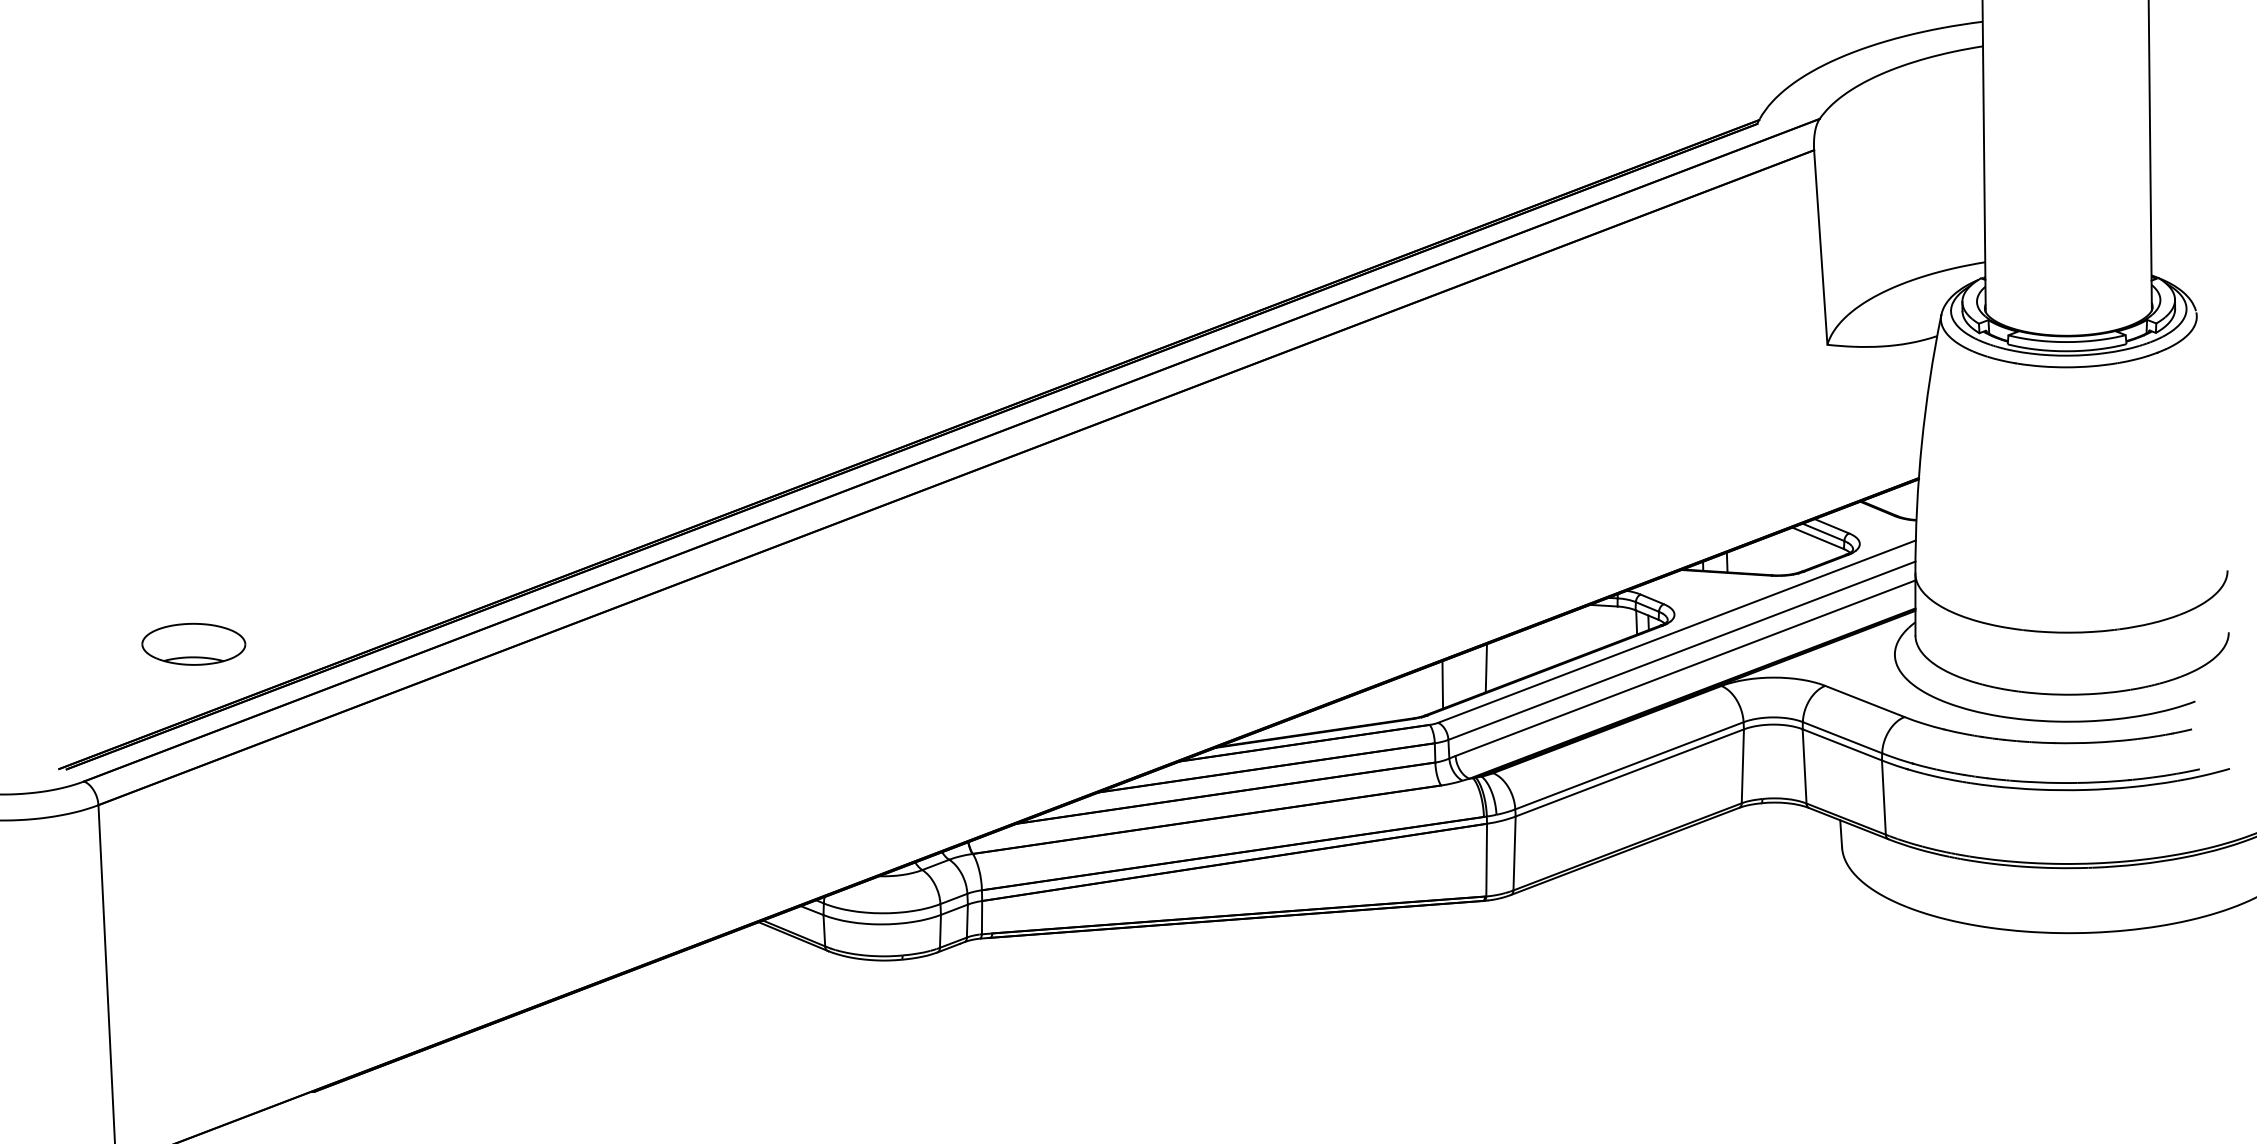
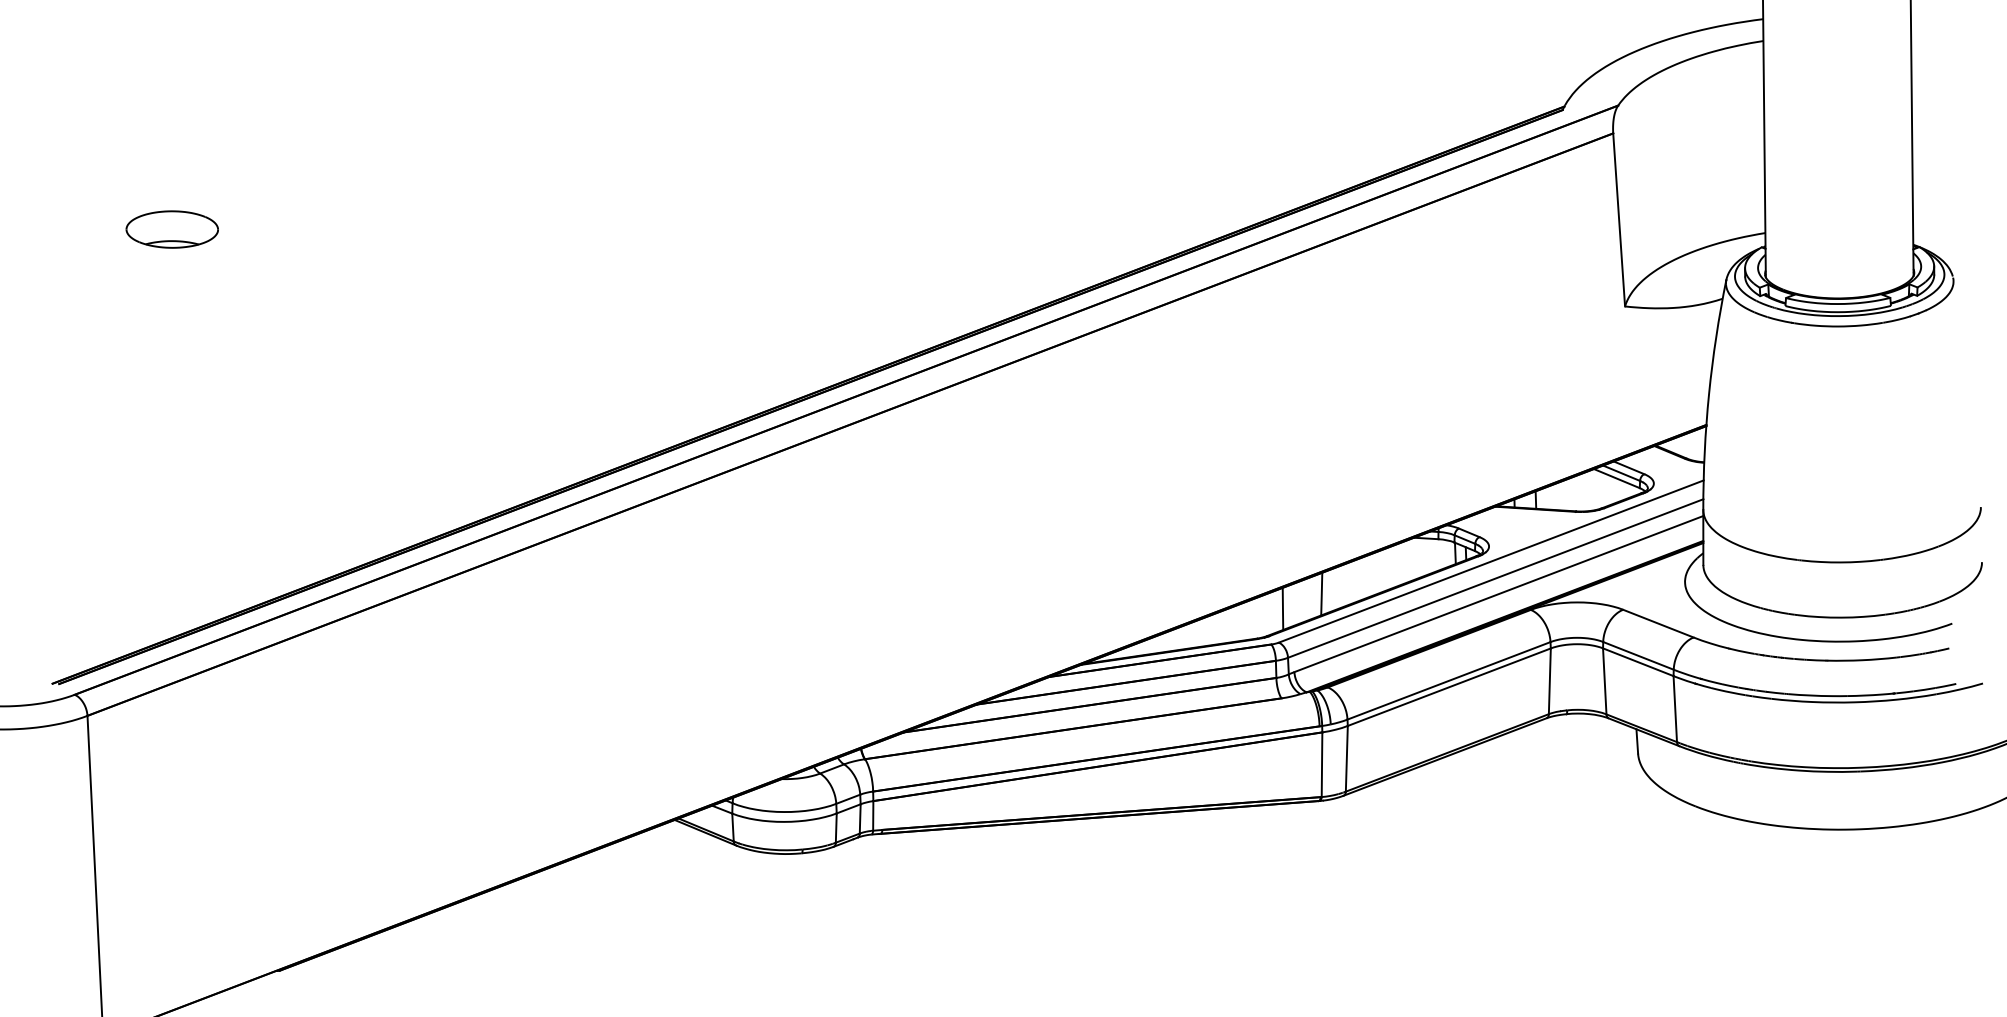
part: (193, 643) -> (172, 228), moved

